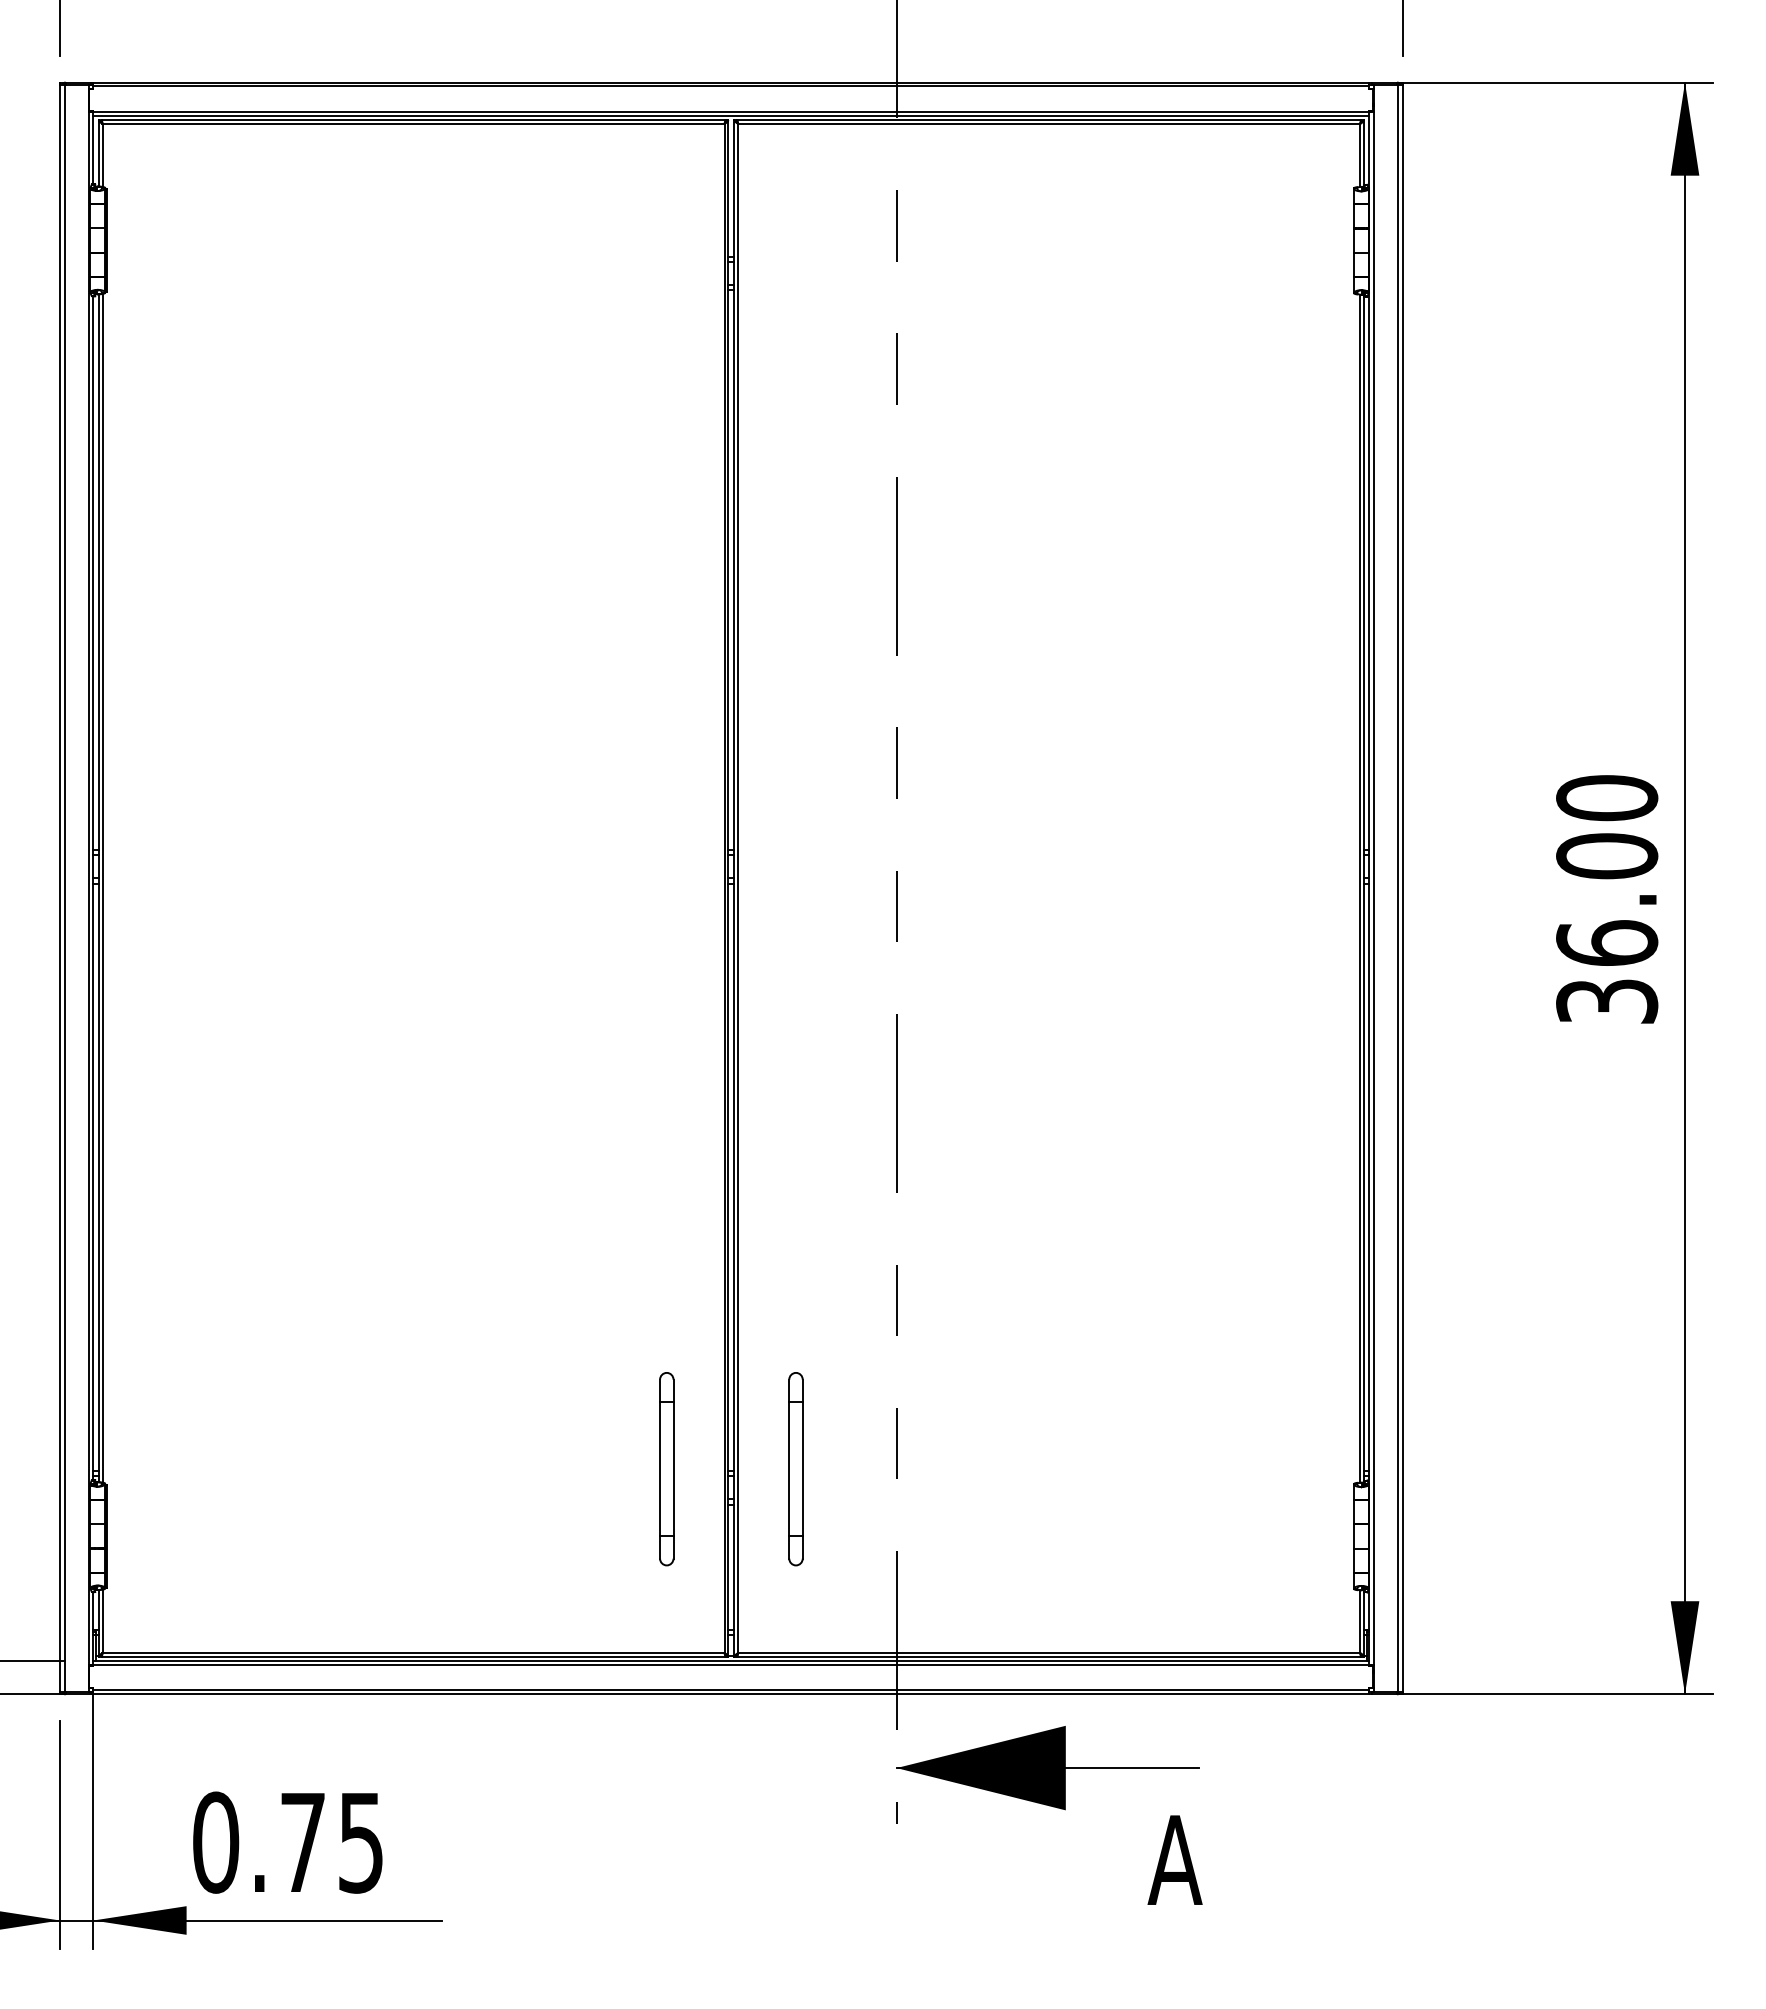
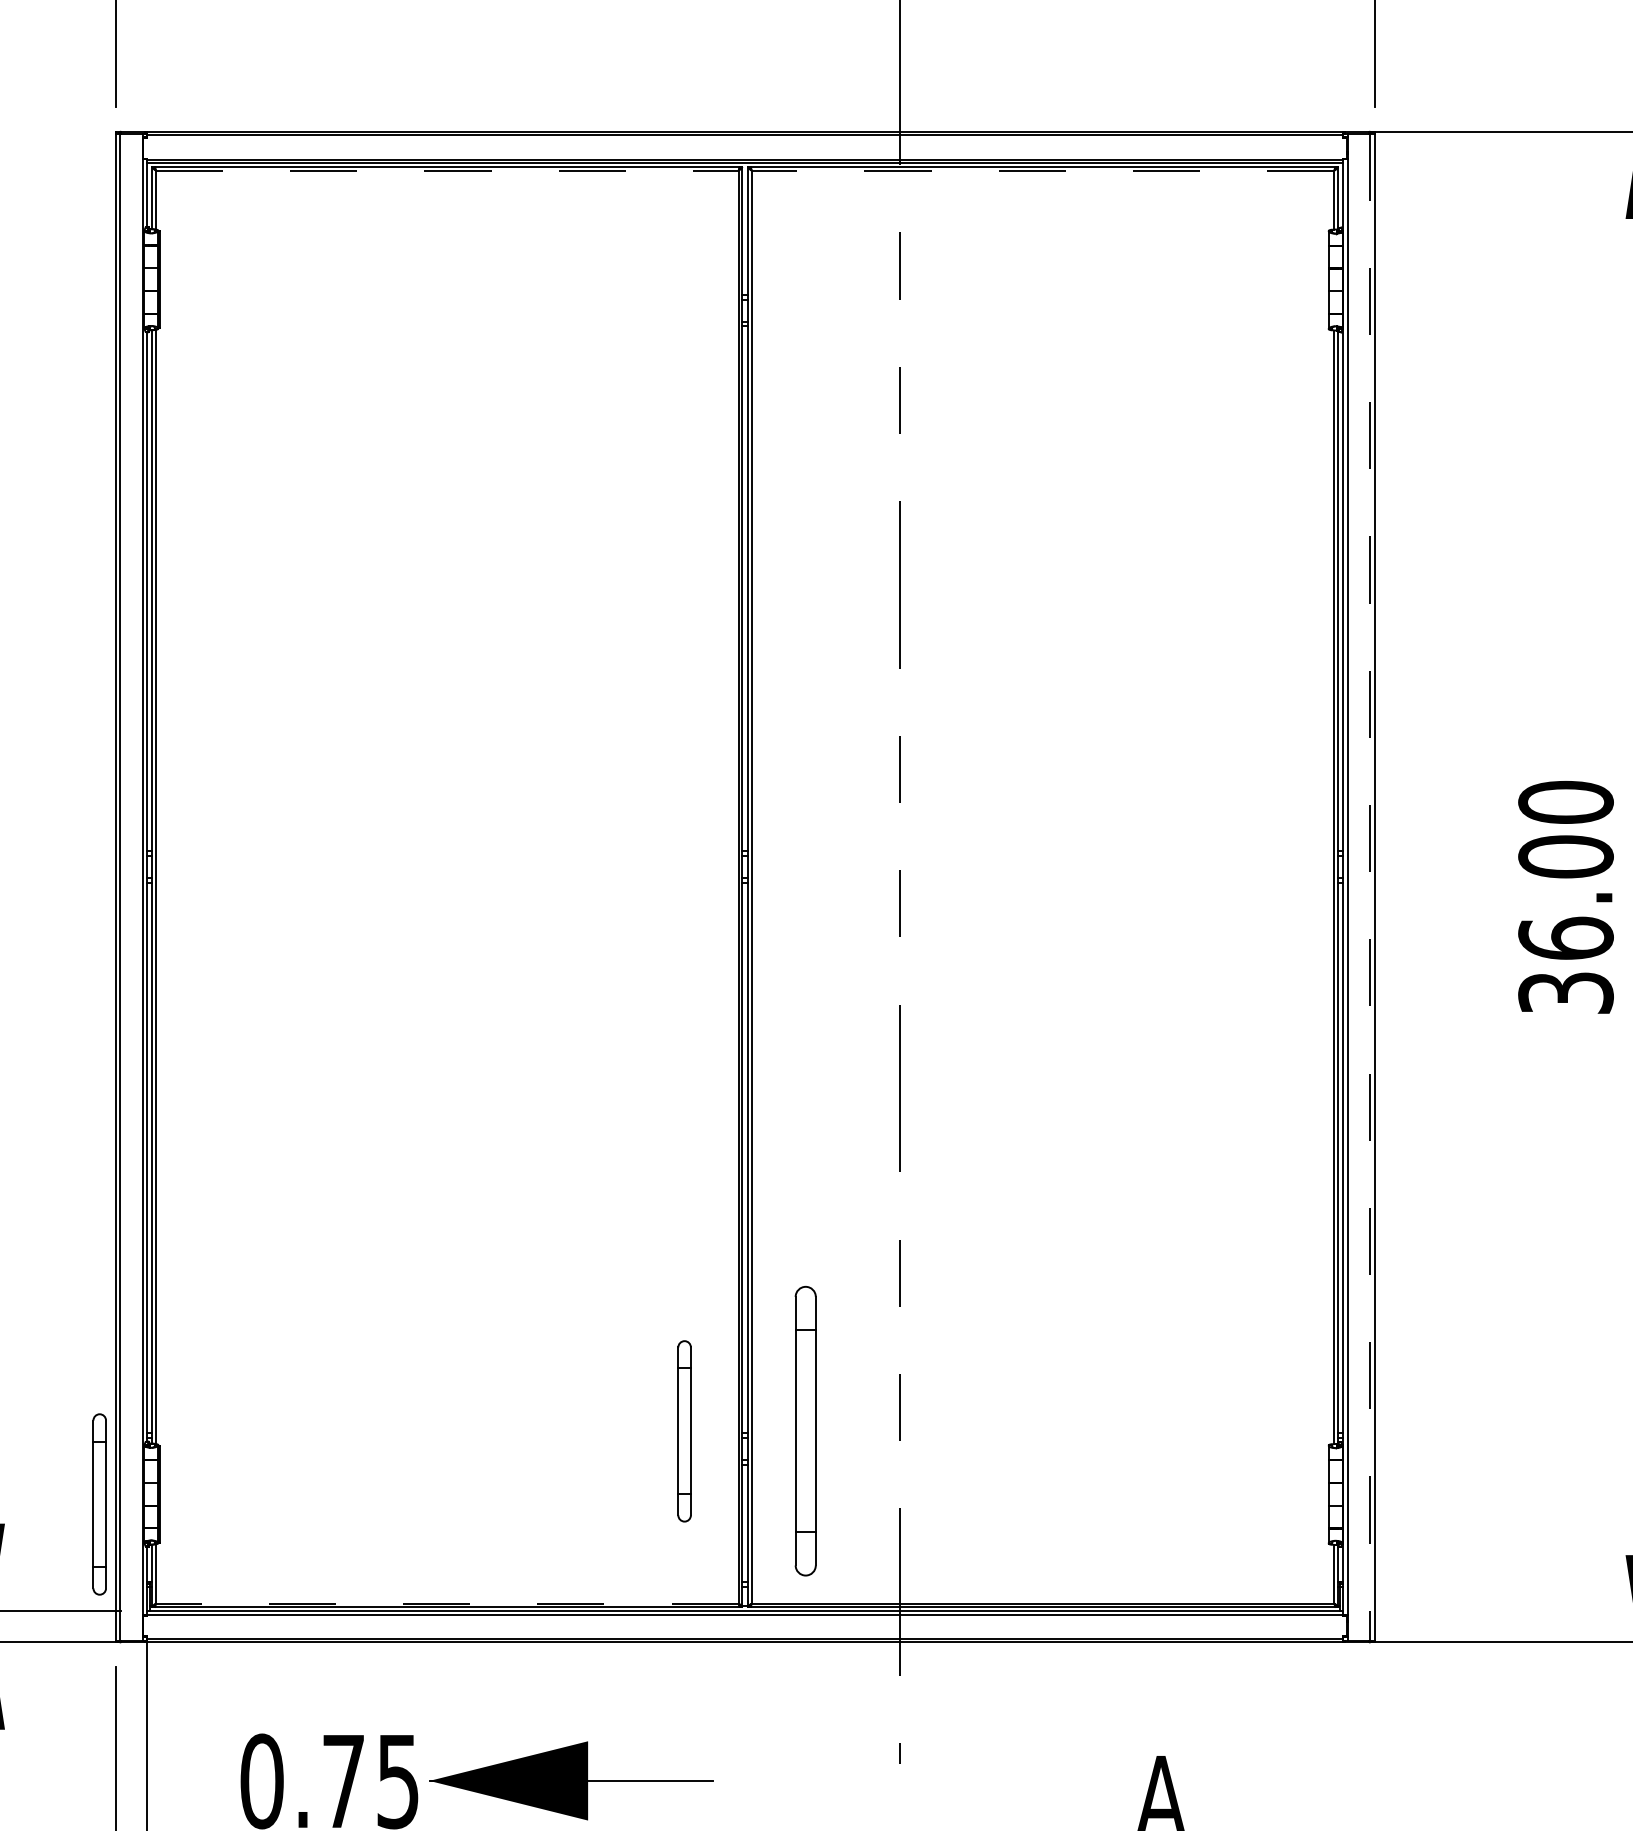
line: (413, 124) -> (447, 171), solid -> dashed
line: (1049, 124) -> (1043, 171), solid -> dashed
line: (1398, 888) -> (1370, 887), solid -> dashed
part: (795, 1469) -> (805, 1431), size x1.6
part: (42, 1547) -> (99, 1504), added
line: (413, 1652) -> (447, 1603), solid -> dashed
part: (1047, 1768) -> (570, 1781), moved

